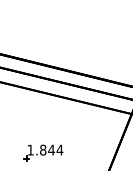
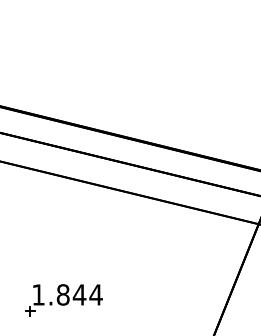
part: (43, 152) -> (63, 299), moved

